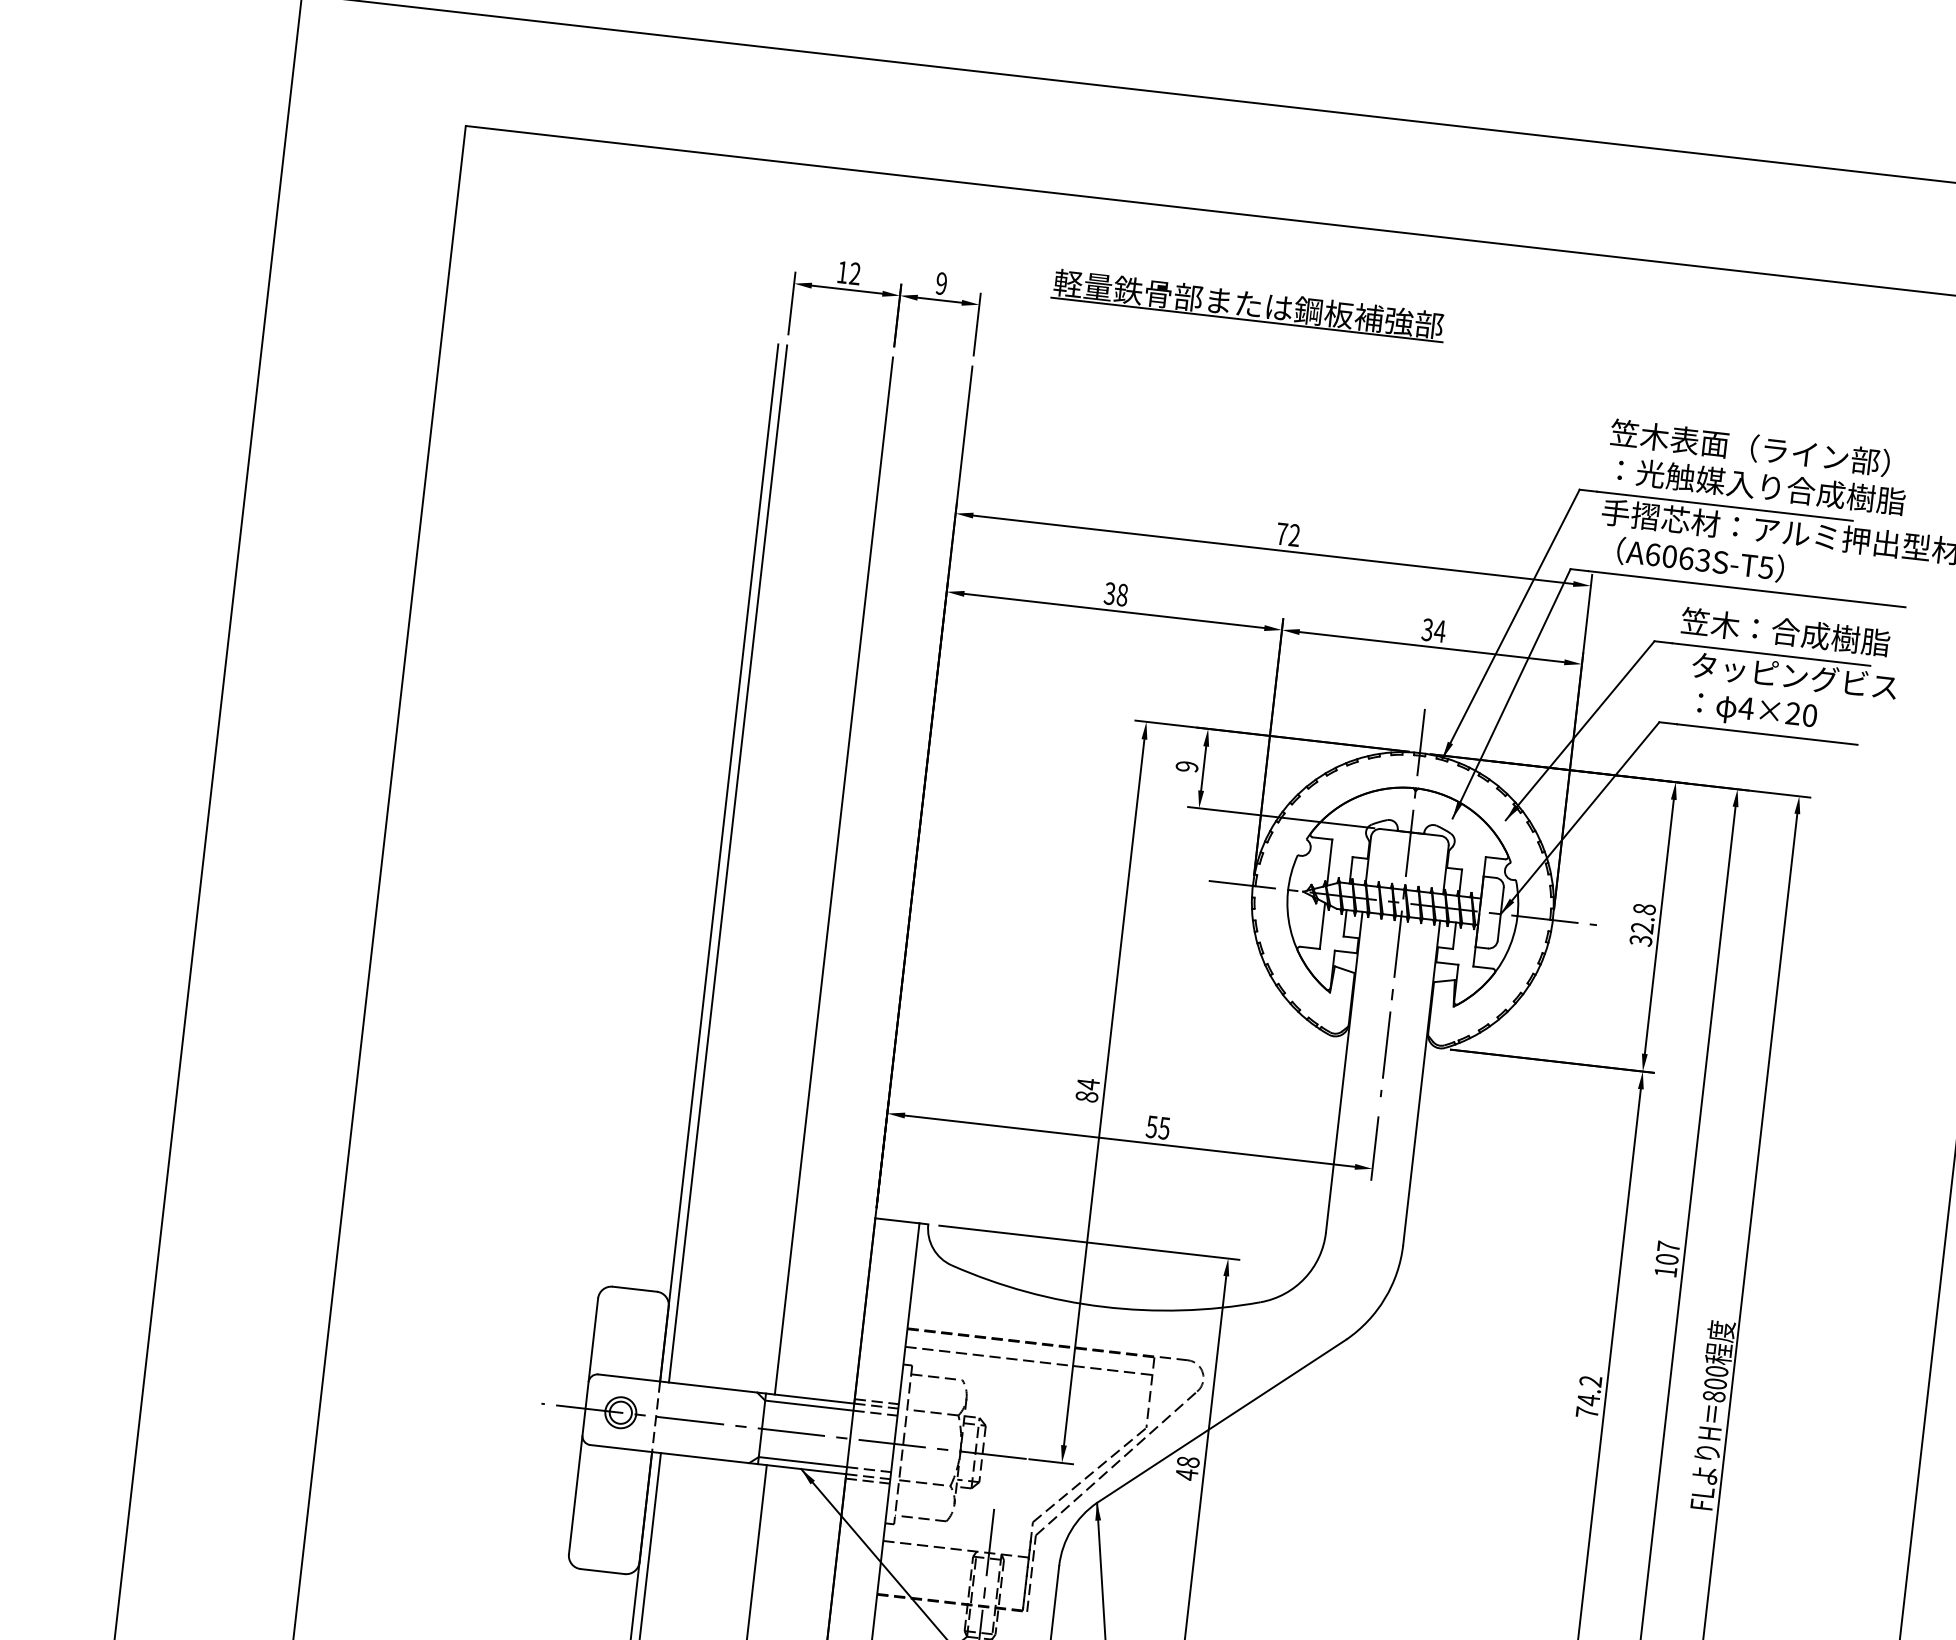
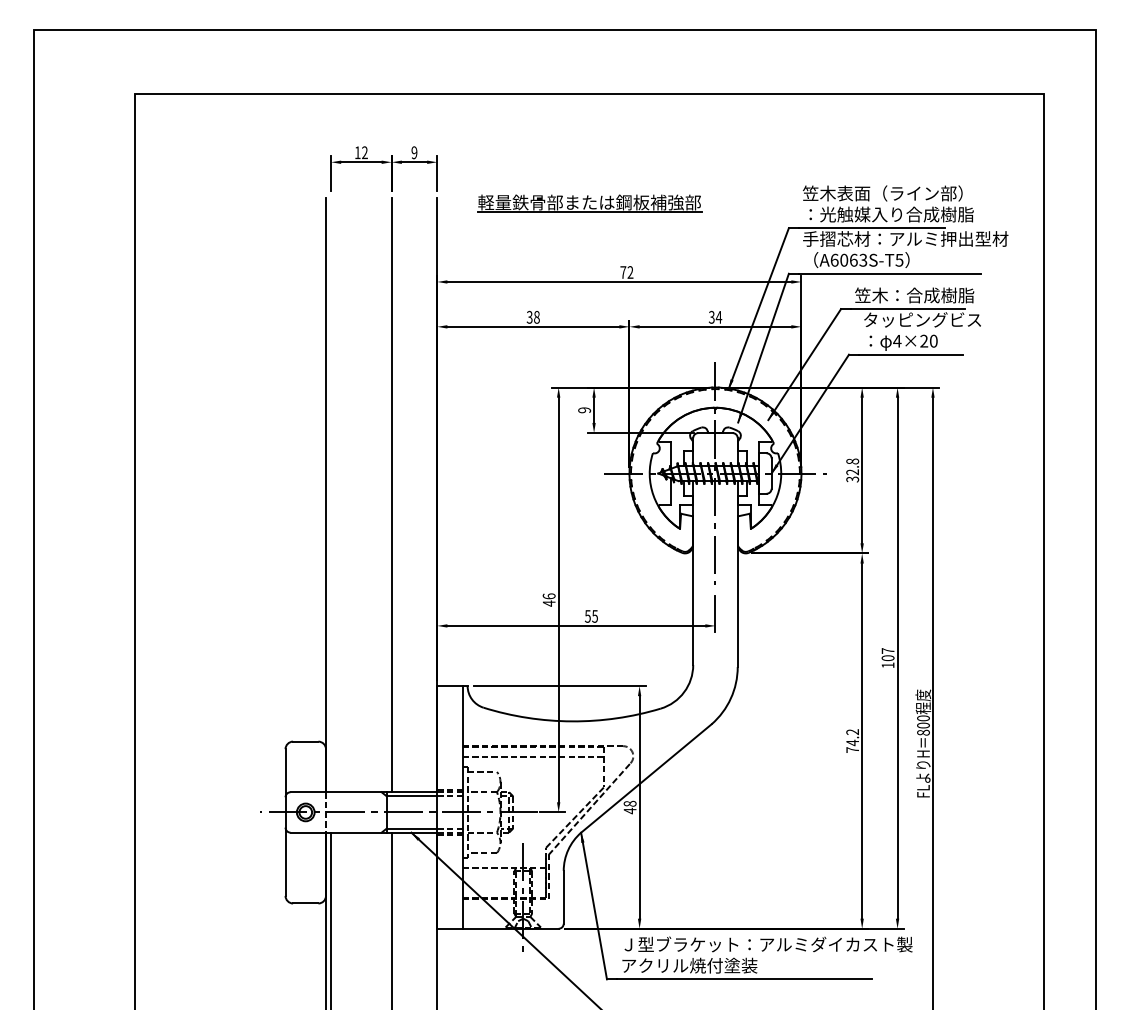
part: (1248, 305) -> (589, 203), moved
line: (728, 863) -> (331, 494), removed
text: (1086, 1089) -> (548, 599), 84 -> 46

